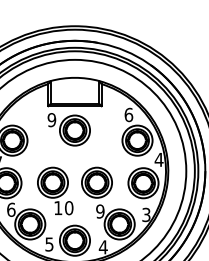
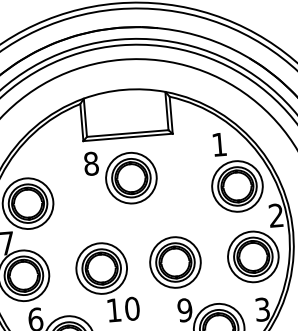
text: (128, 114) -> (218, 143), 6 -> 1
text: (51, 120) -> (90, 164), 9 -> 8
text: (158, 159) -> (275, 215), 4 -> 2

